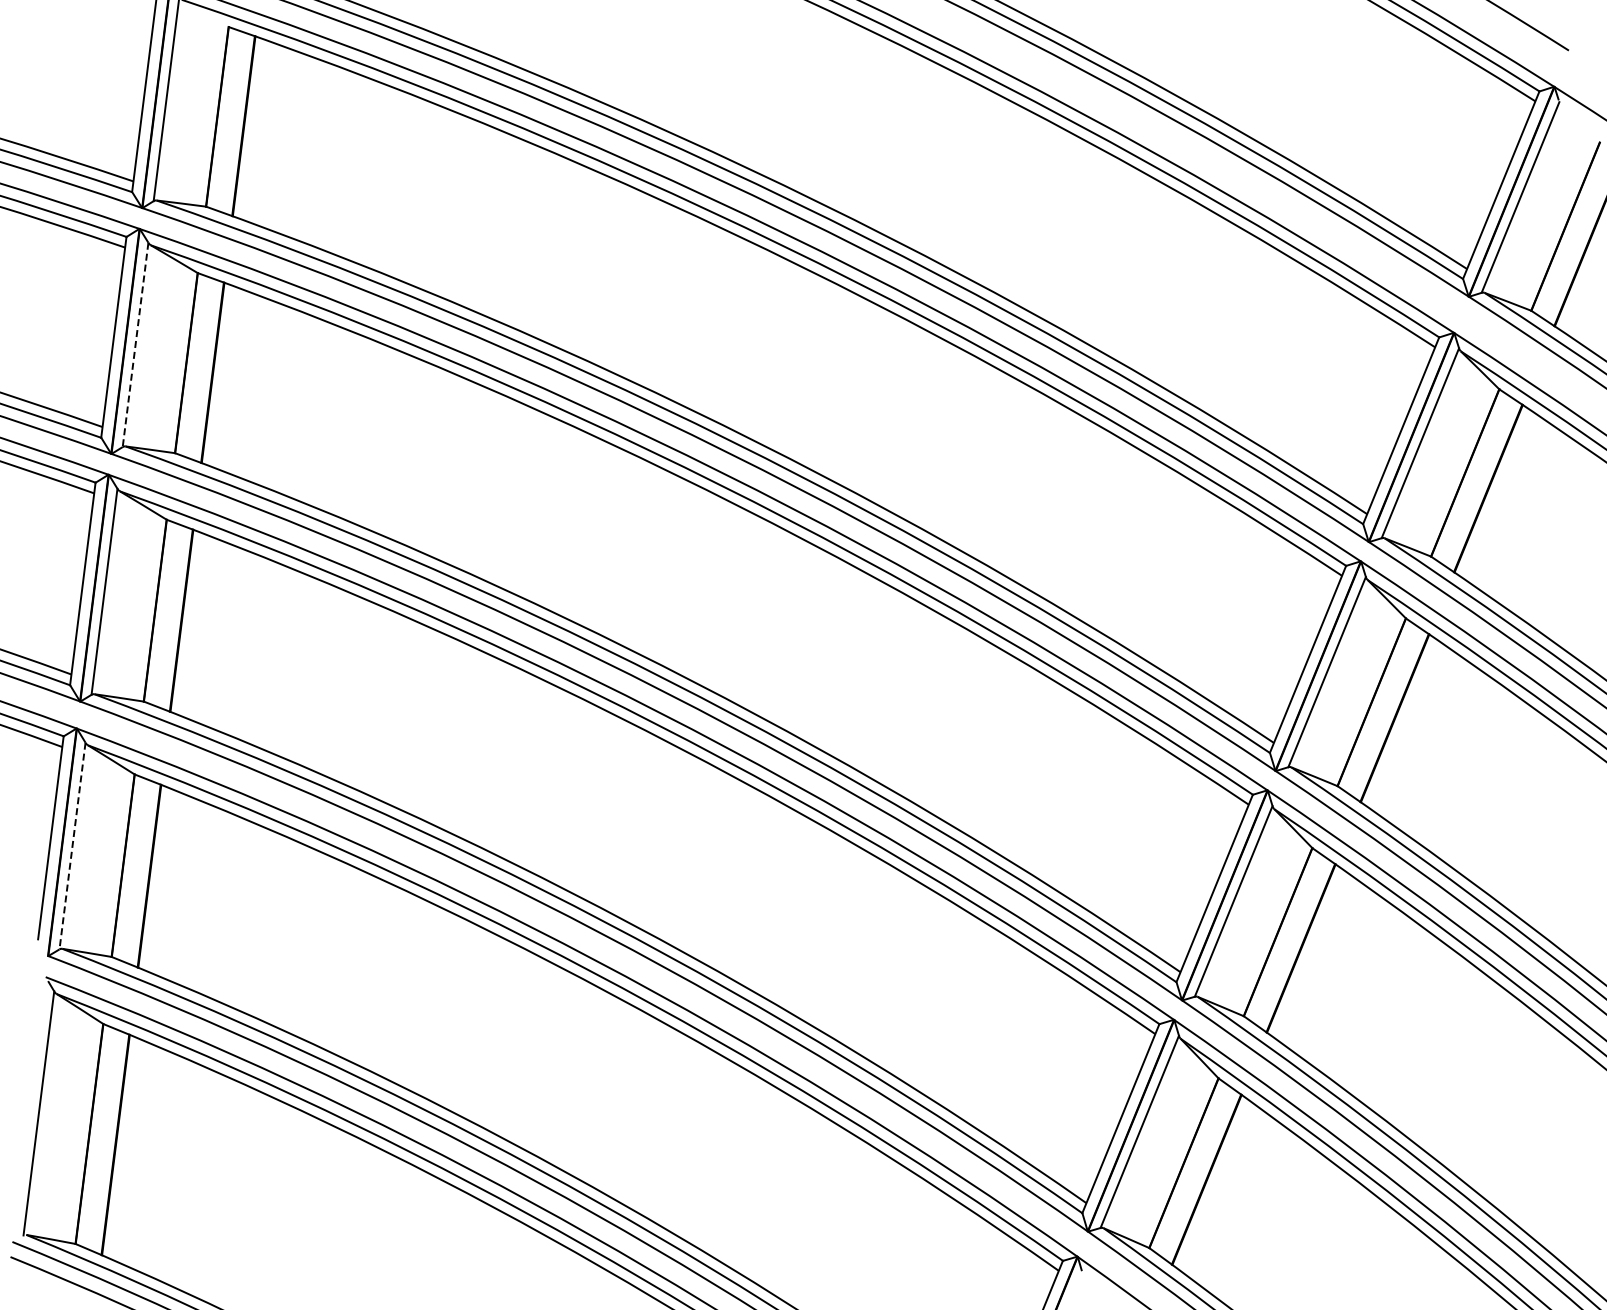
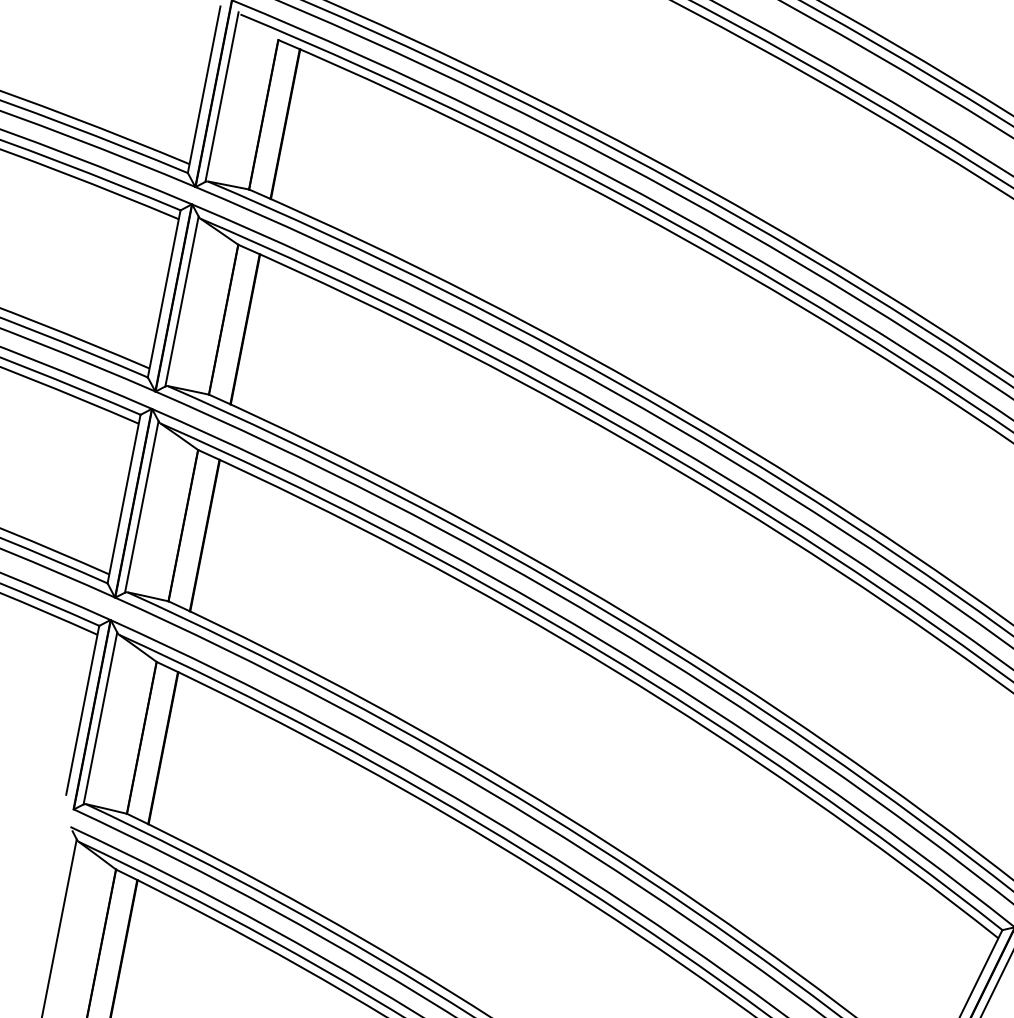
line: (135, 344) -> (181, 301), dashed -> solid
line: (72, 846) -> (100, 718), dashed -> solid

